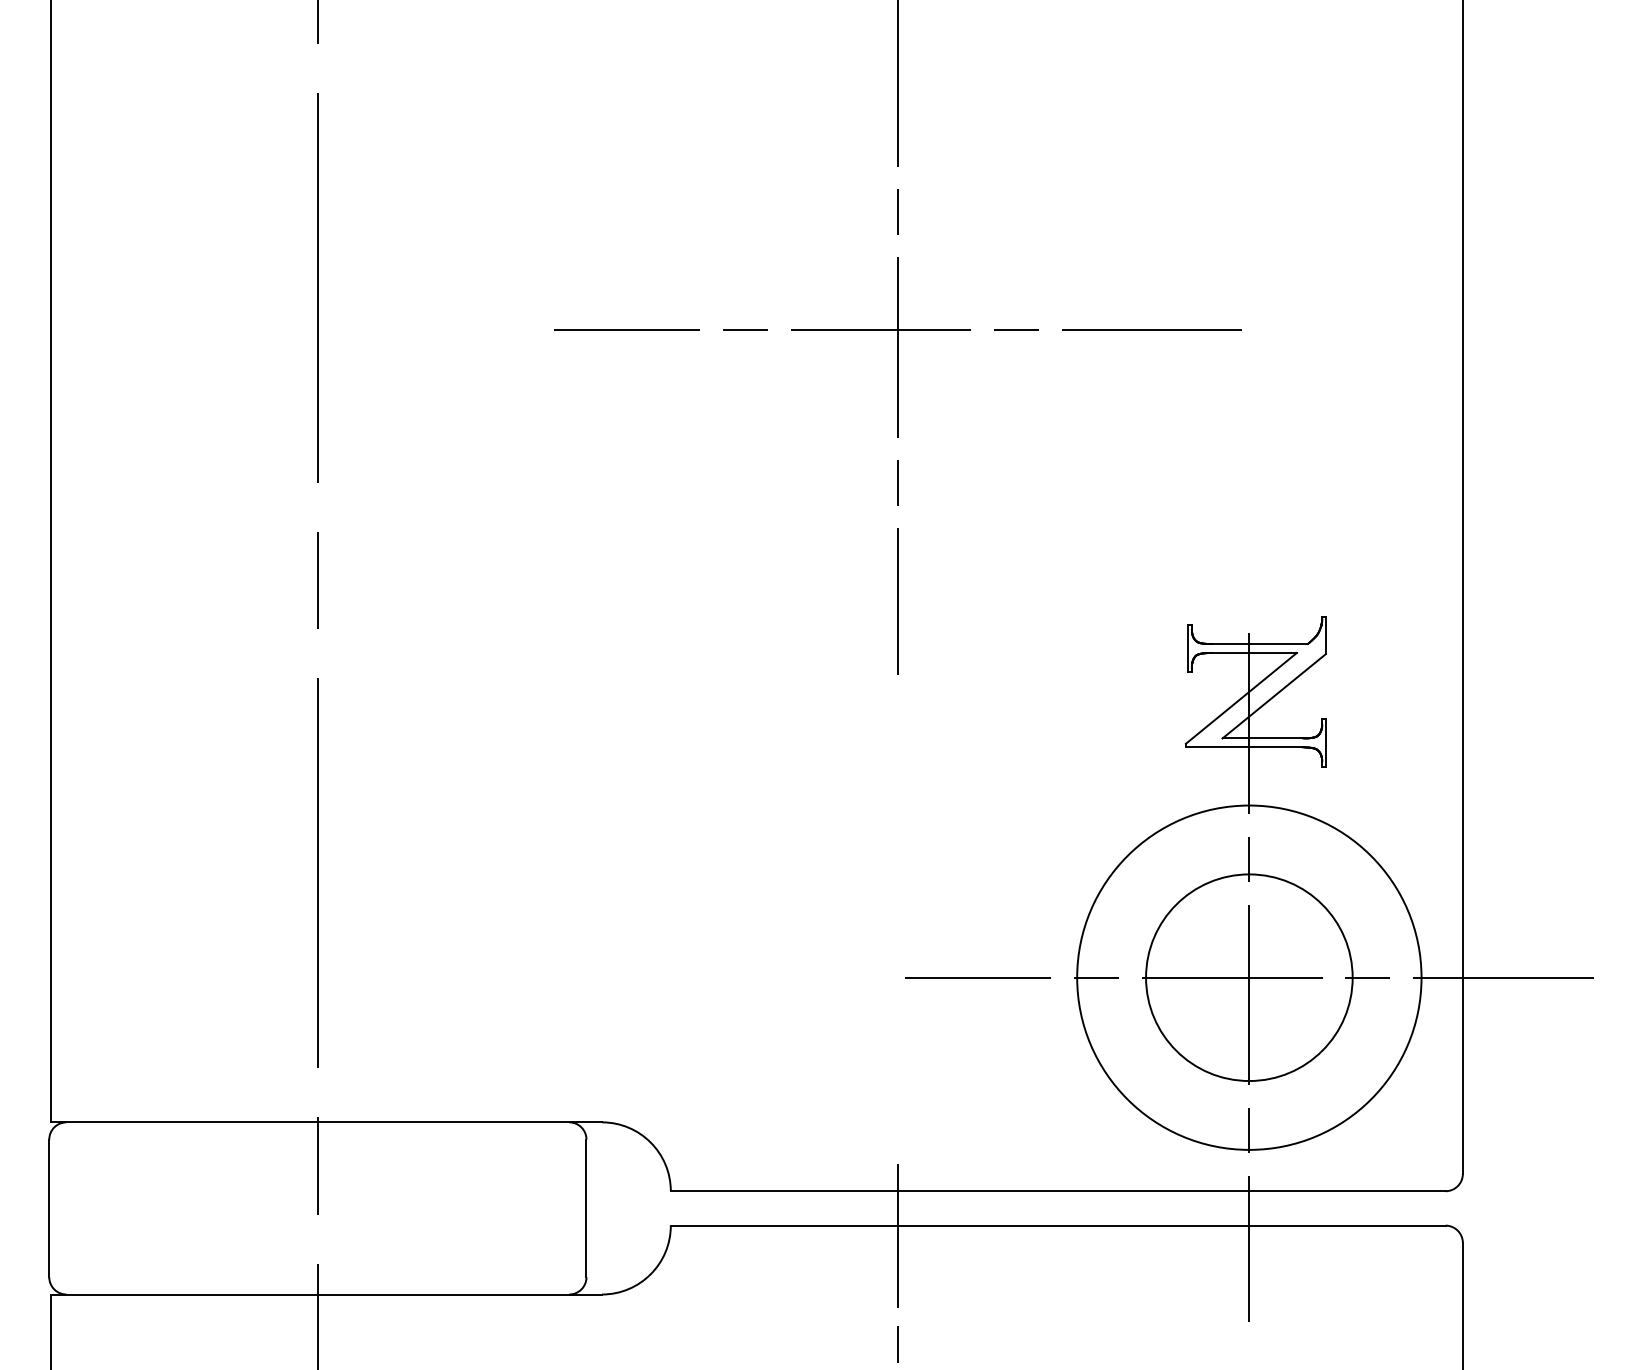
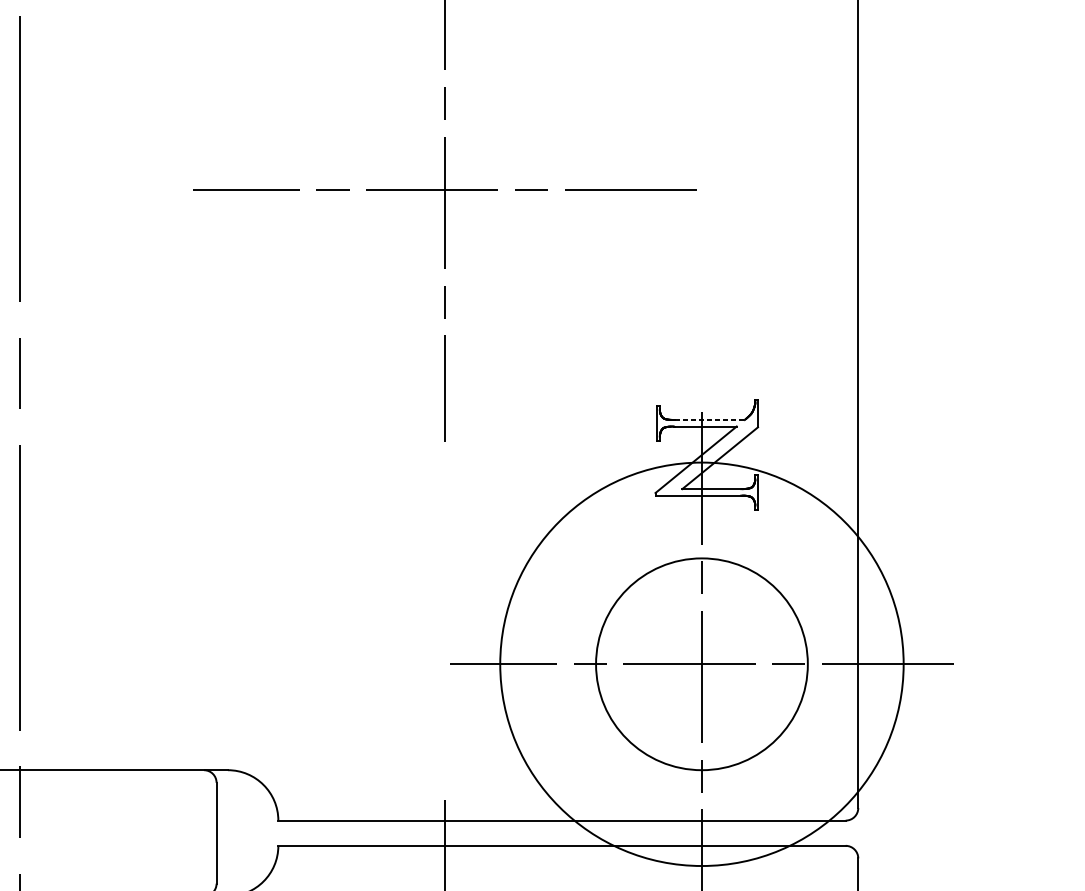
line: (1259, 644) -> (709, 420), solid -> dashed
circle: (1249, 977) -> (702, 664), size x1.4
circle: (1249, 977) -> (702, 664), size x1.6

